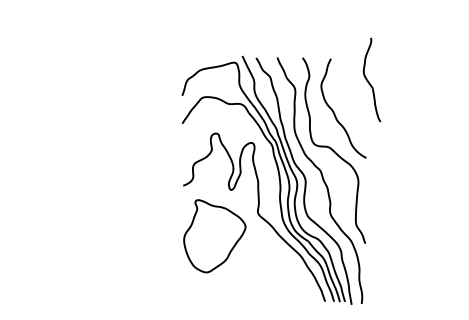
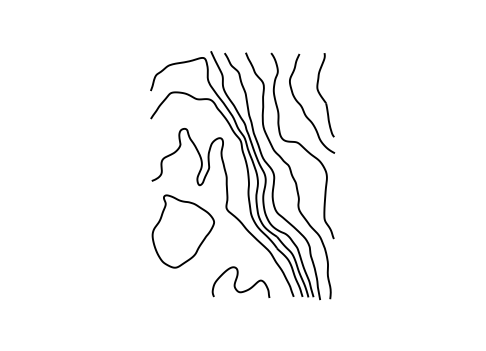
part: (372, 80) -> (325, 95), moved
curve: (269, 284) -> (237, 279), added

